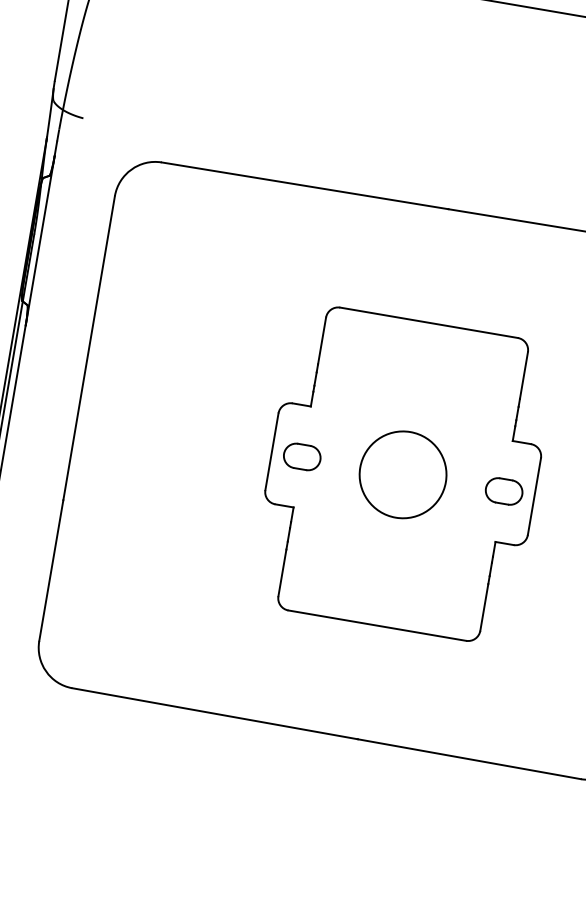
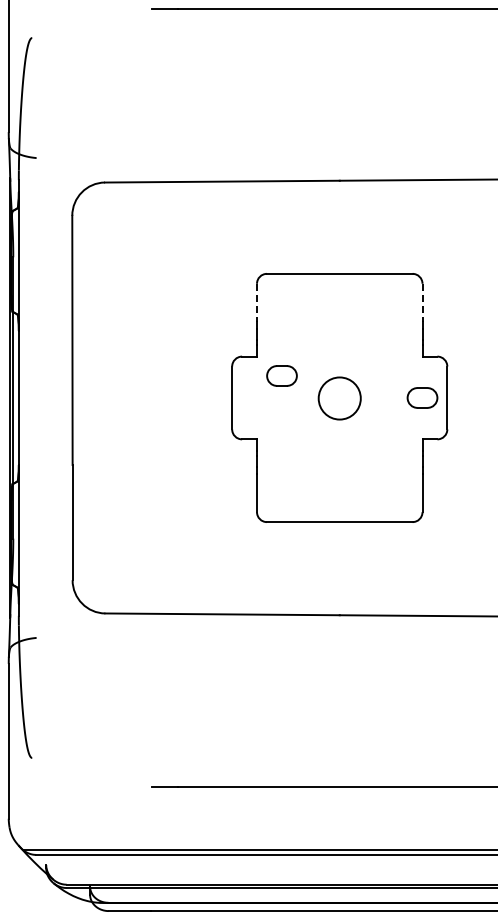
line: (322, 341) -> (257, 303), solid -> dashed
line: (523, 376) -> (422, 303), solid -> dashed
part: (301, 456) -> (281, 375), moved
circle: (402, 474) -> (339, 398), size x0.6

